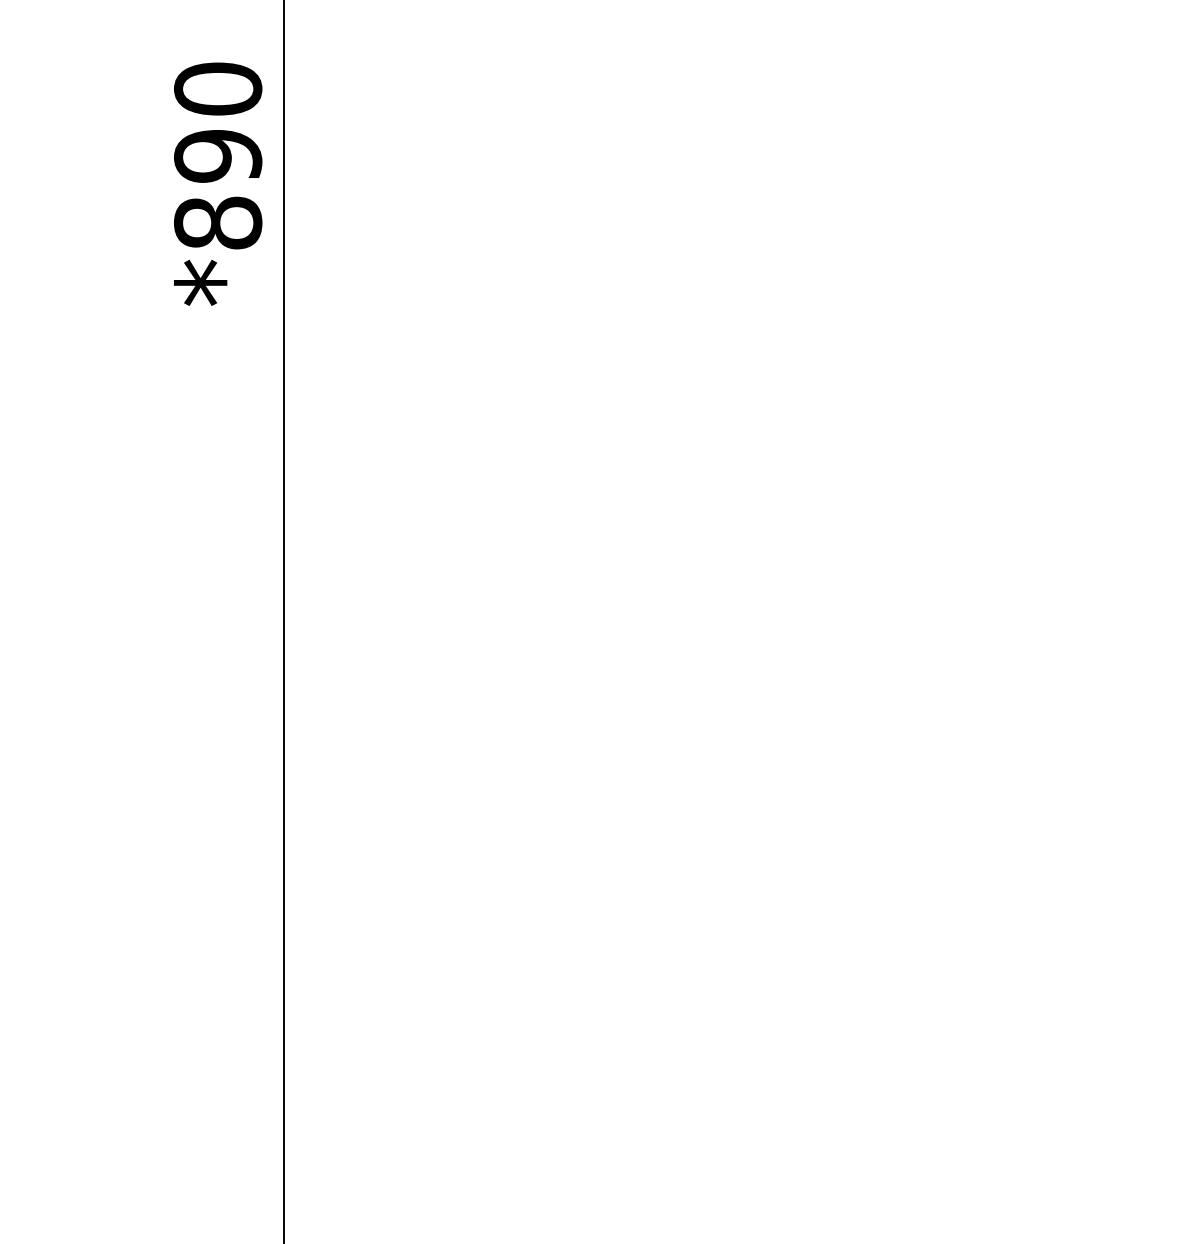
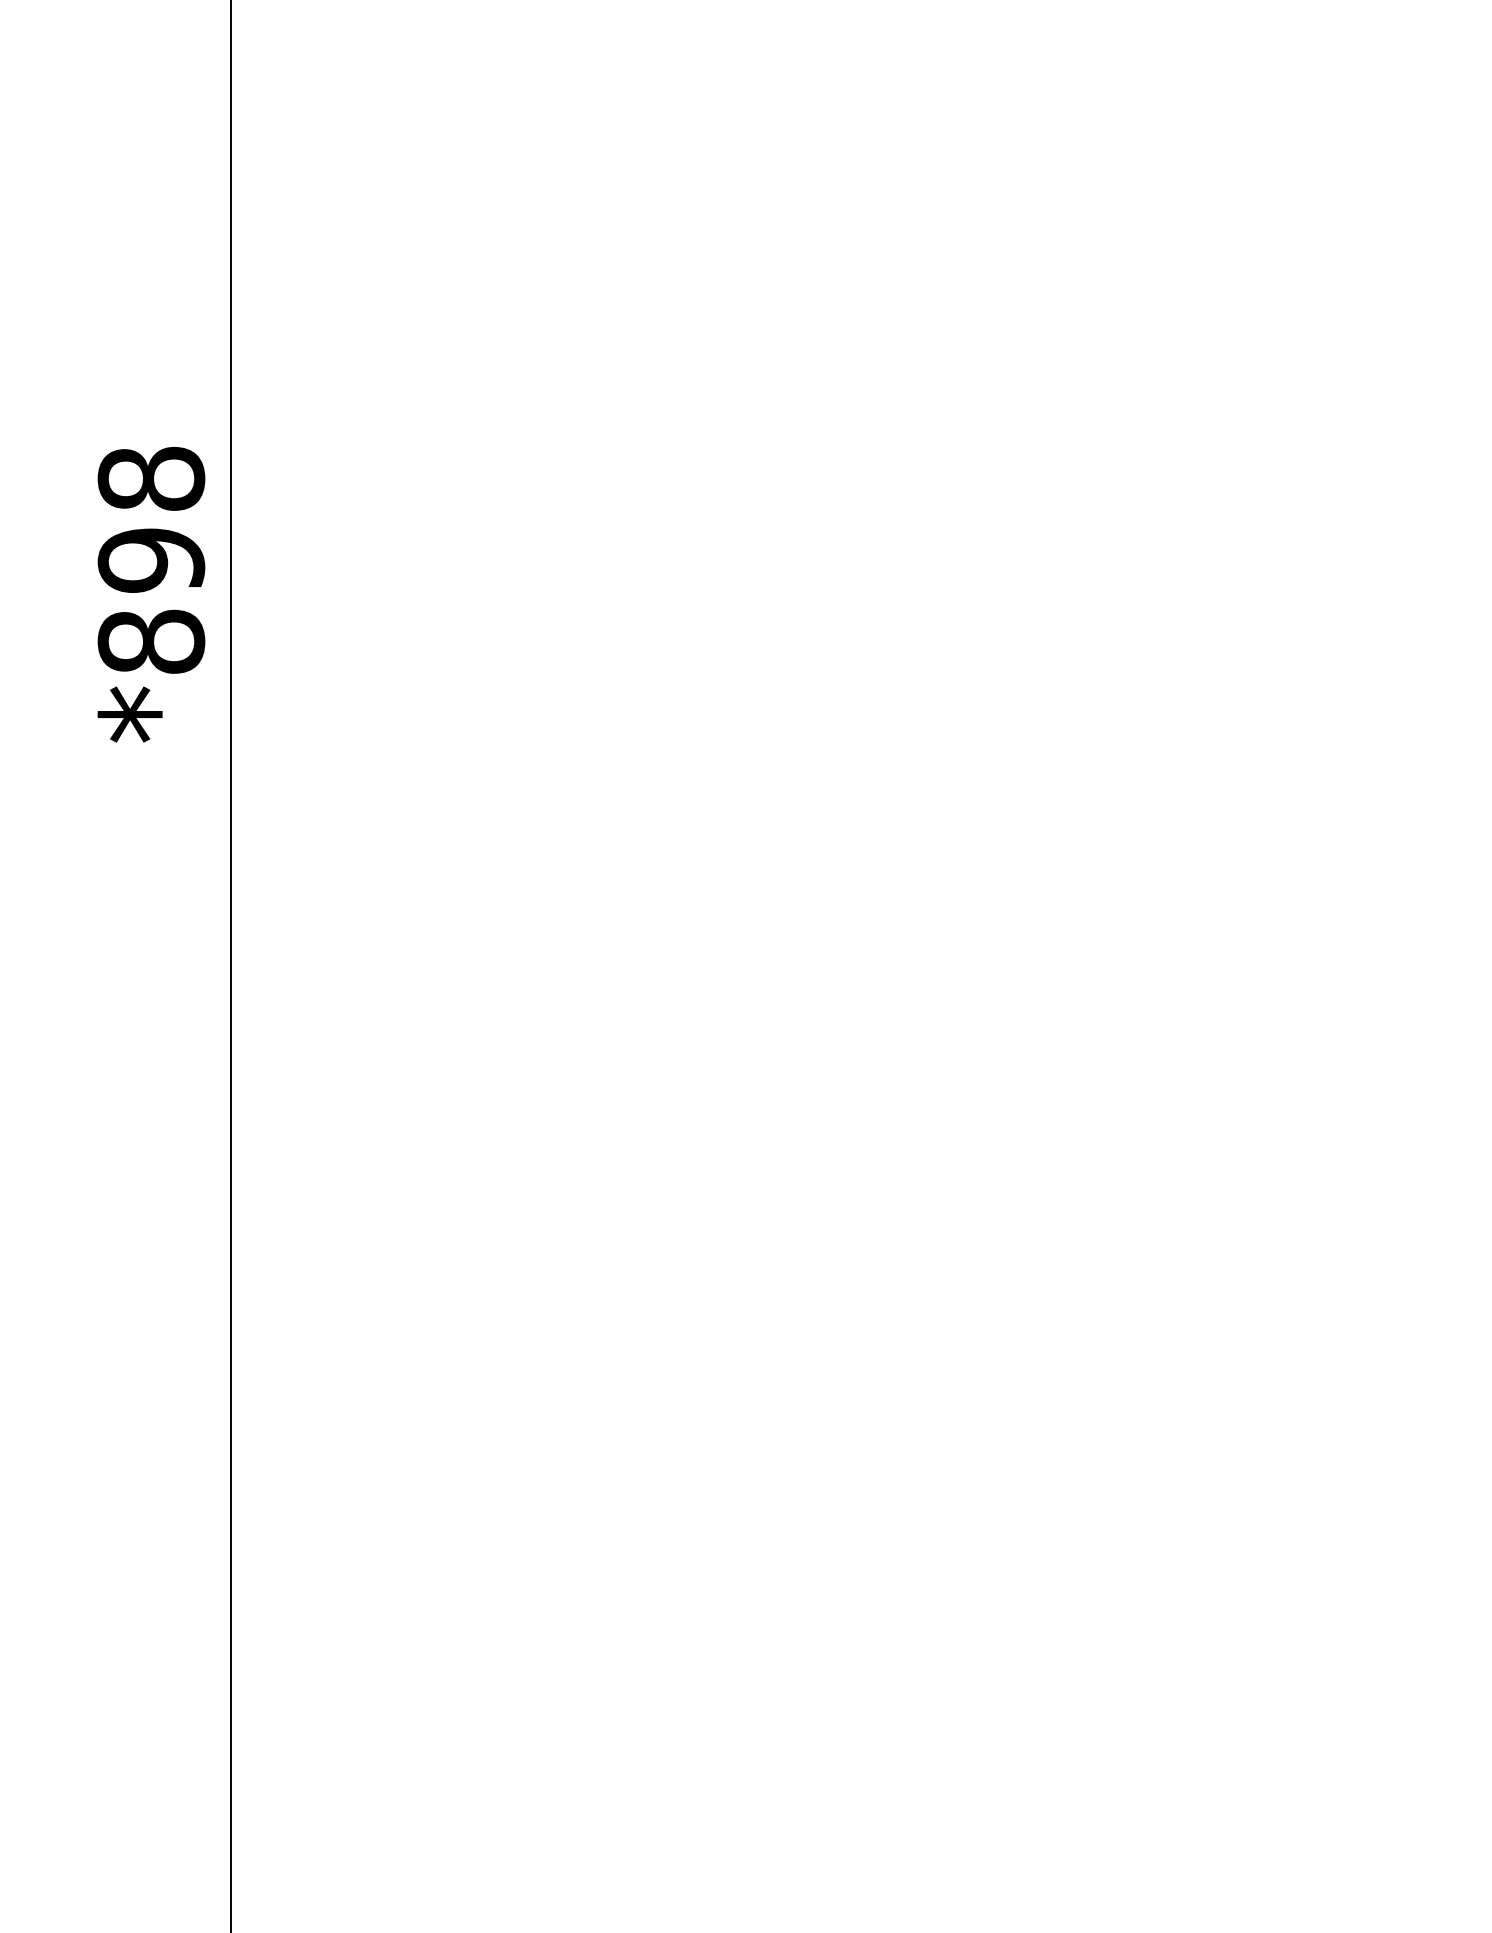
text: (218, 88) -> (151, 478), *890 -> *898

